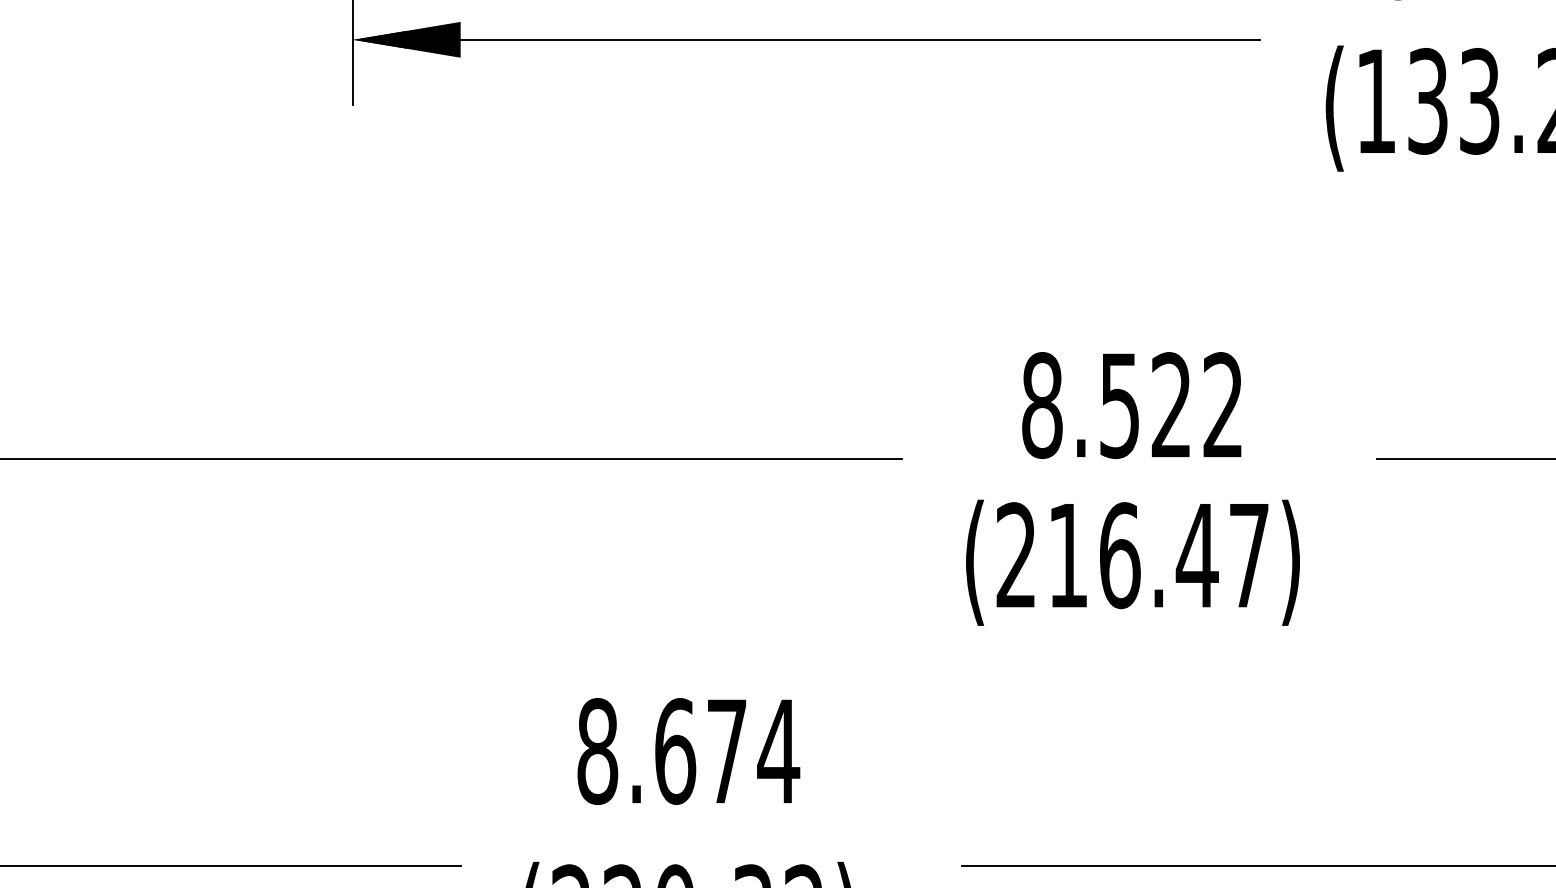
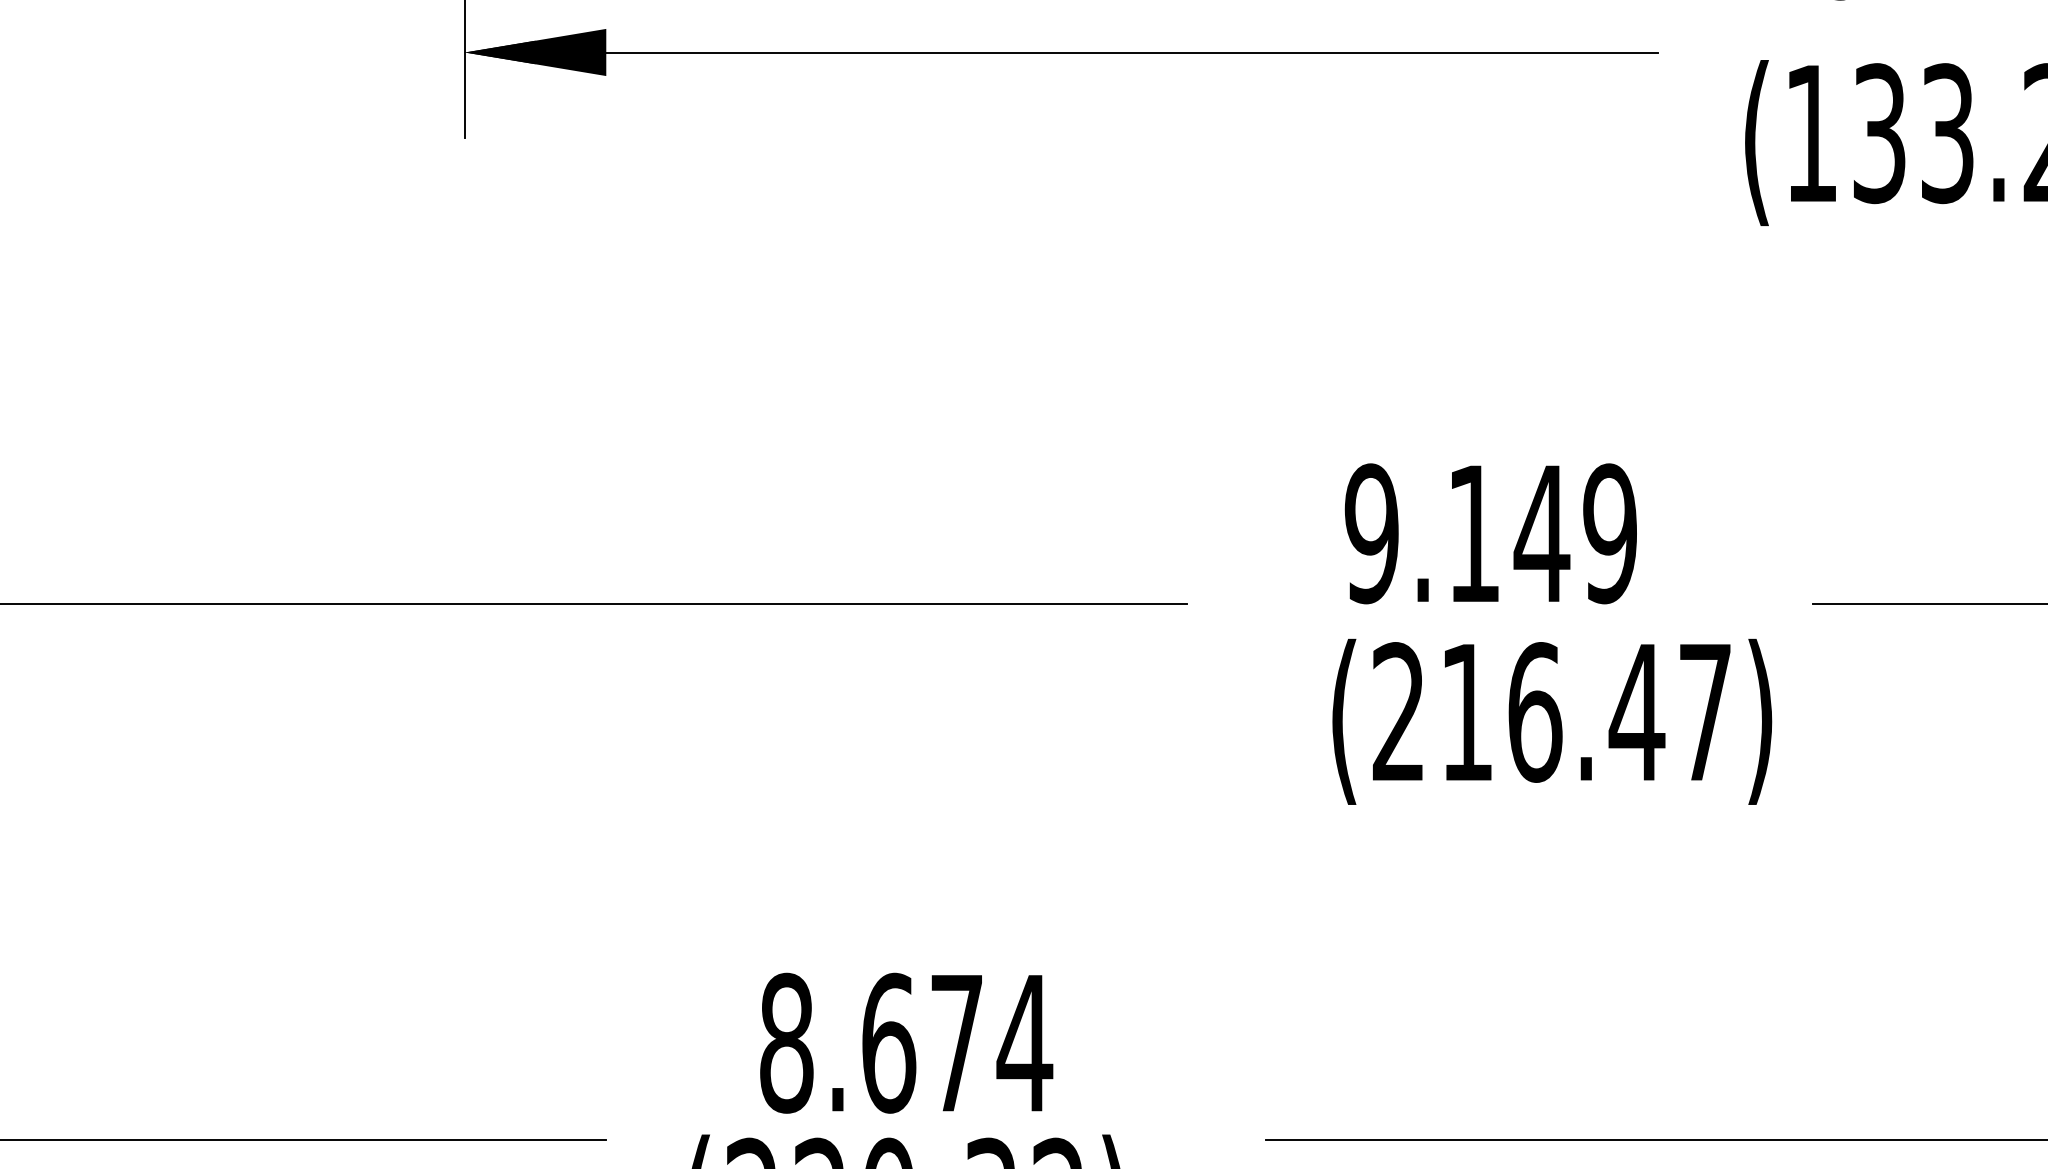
text: (1132, 405) -> (1490, 533), 8.522 -> 9.149
text: (1133, 562) -> (1552, 721), moved
text: (688, 750) -> (906, 1042), moved

